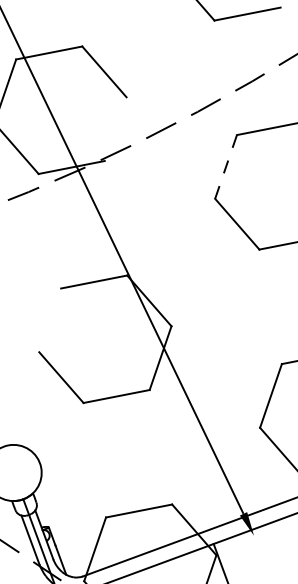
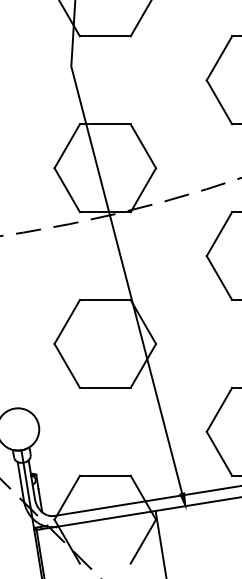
line: (115, 129) -> (143, 190), added
line: (225, 166) -> (219, 233), dashed -> solid
line: (49, 319) -> (66, 321), added

